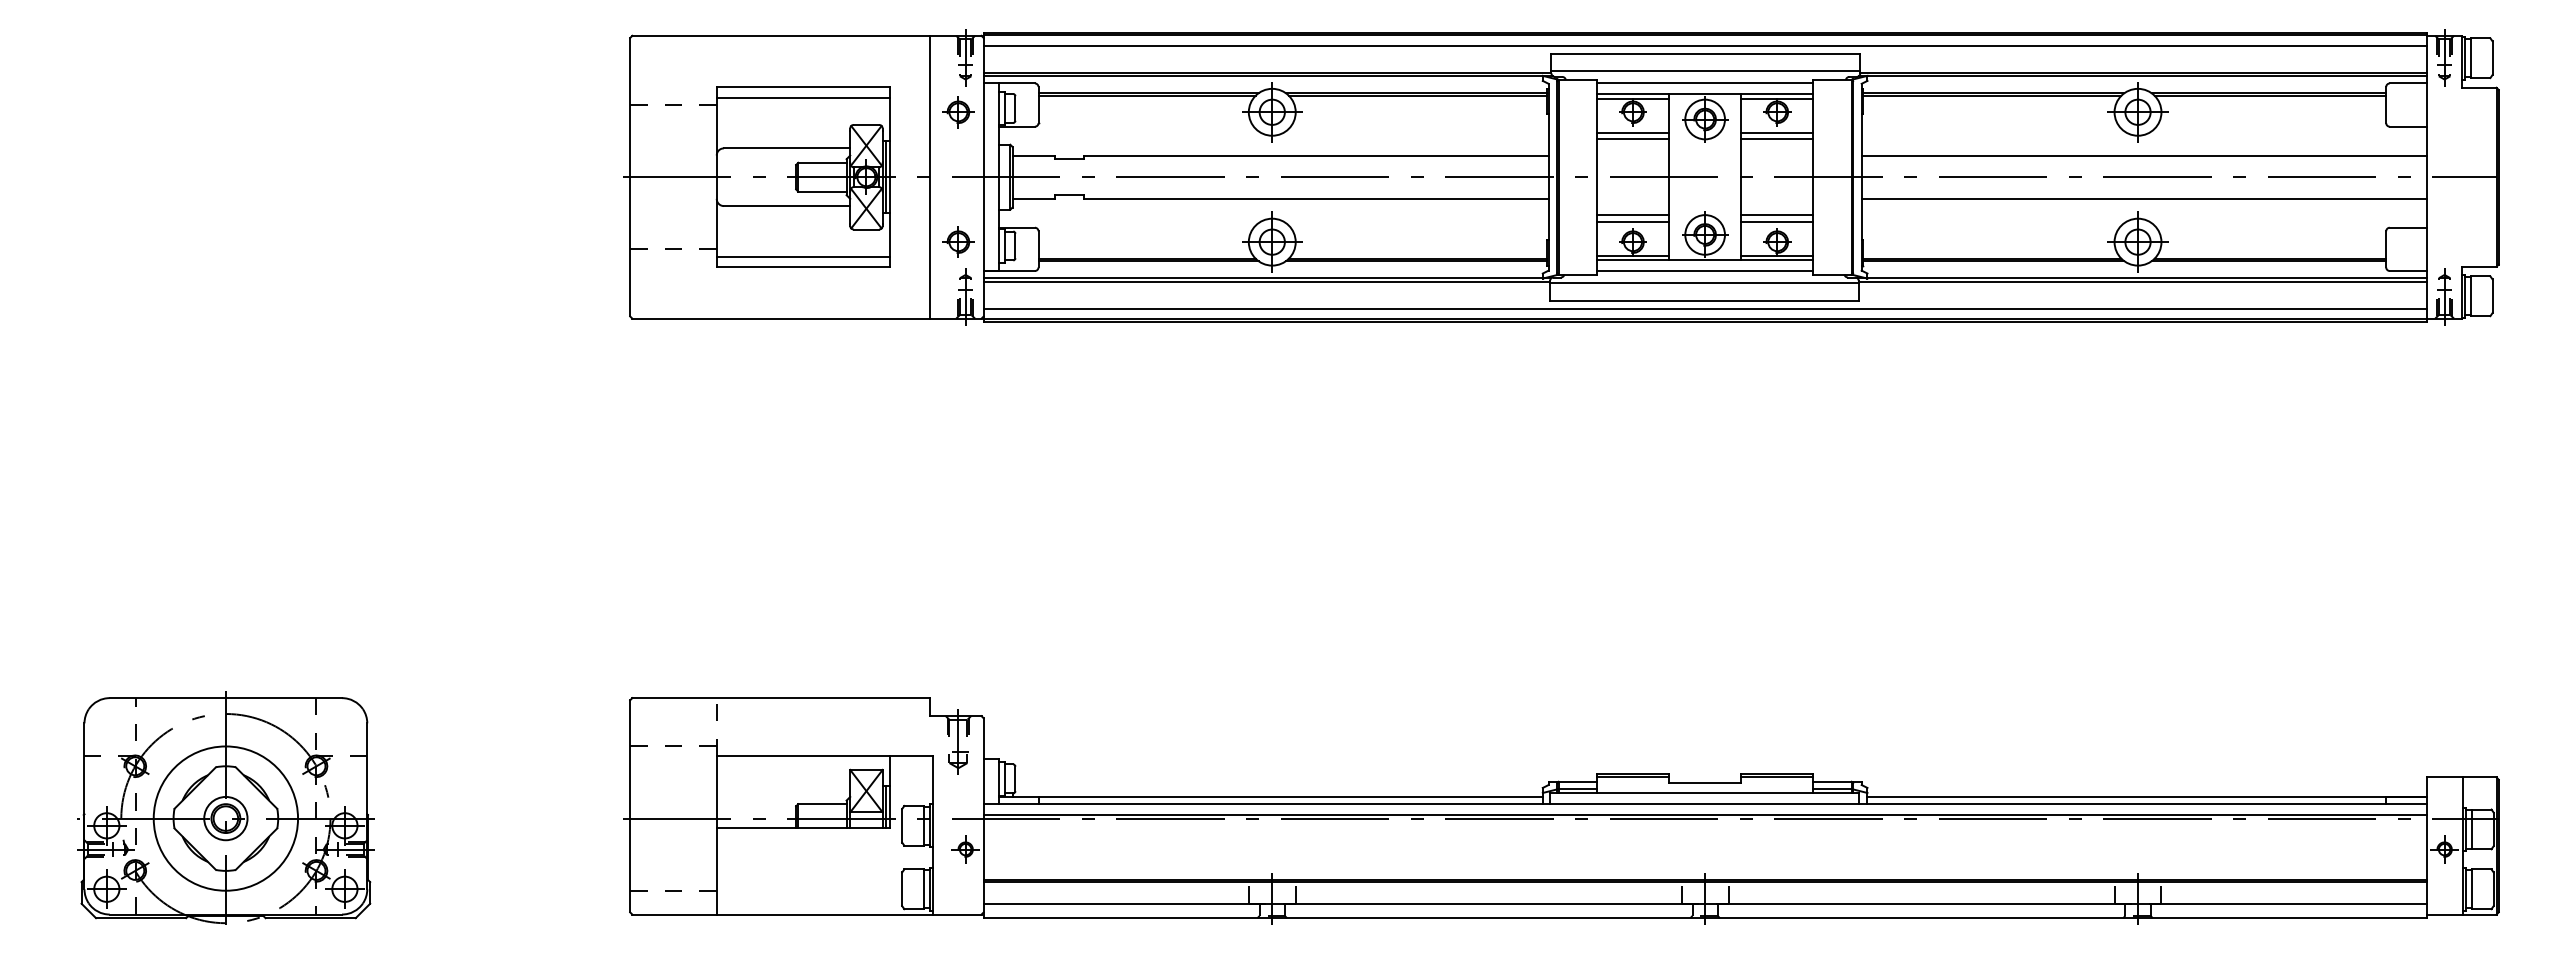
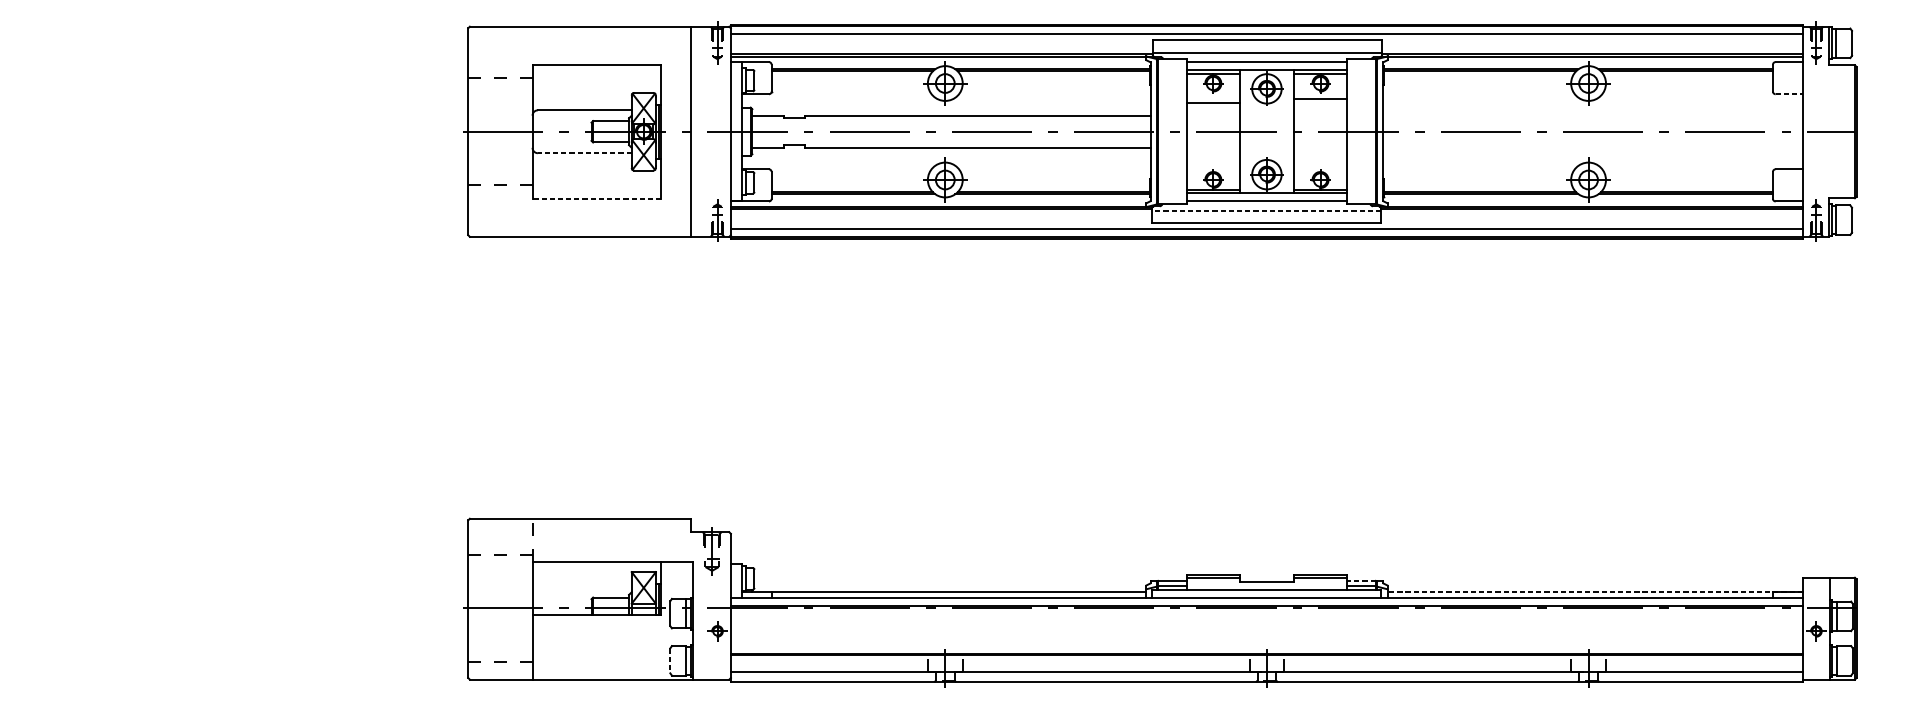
line: (802, 97) -> (596, 72), removed
part: (958, 112) -> (712, 83), removed
line: (2408, 126) -> (1789, 94), solid -> dashed
line: (1632, 132) -> (1212, 98), removed
line: (1777, 139) -> (1320, 103), removed
line: (2143, 155) -> (1592, 115), removed
line: (2143, 198) -> (1592, 147), removed
line: (786, 206) -> (584, 153), solid -> dashed
line: (1632, 215) -> (1212, 160), removed
line: (1777, 215) -> (1320, 160), removed
line: (1632, 221) -> (1212, 164), removed
line: (1777, 221) -> (1320, 164), removed
part: (958, 241) -> (712, 179), removed
line: (802, 256) -> (596, 190), removed
line: (803, 267) -> (597, 198), solid -> dashed
line: (1703, 283) -> (1265, 210), solid -> dashed
line: (1831, 781) -> (1360, 580), solid -> dashed
line: (2147, 796) -> (1595, 591), solid -> dashed
part: (225, 807) -> (167, 600), removed
line: (902, 889) -> (670, 660), solid -> dashed

